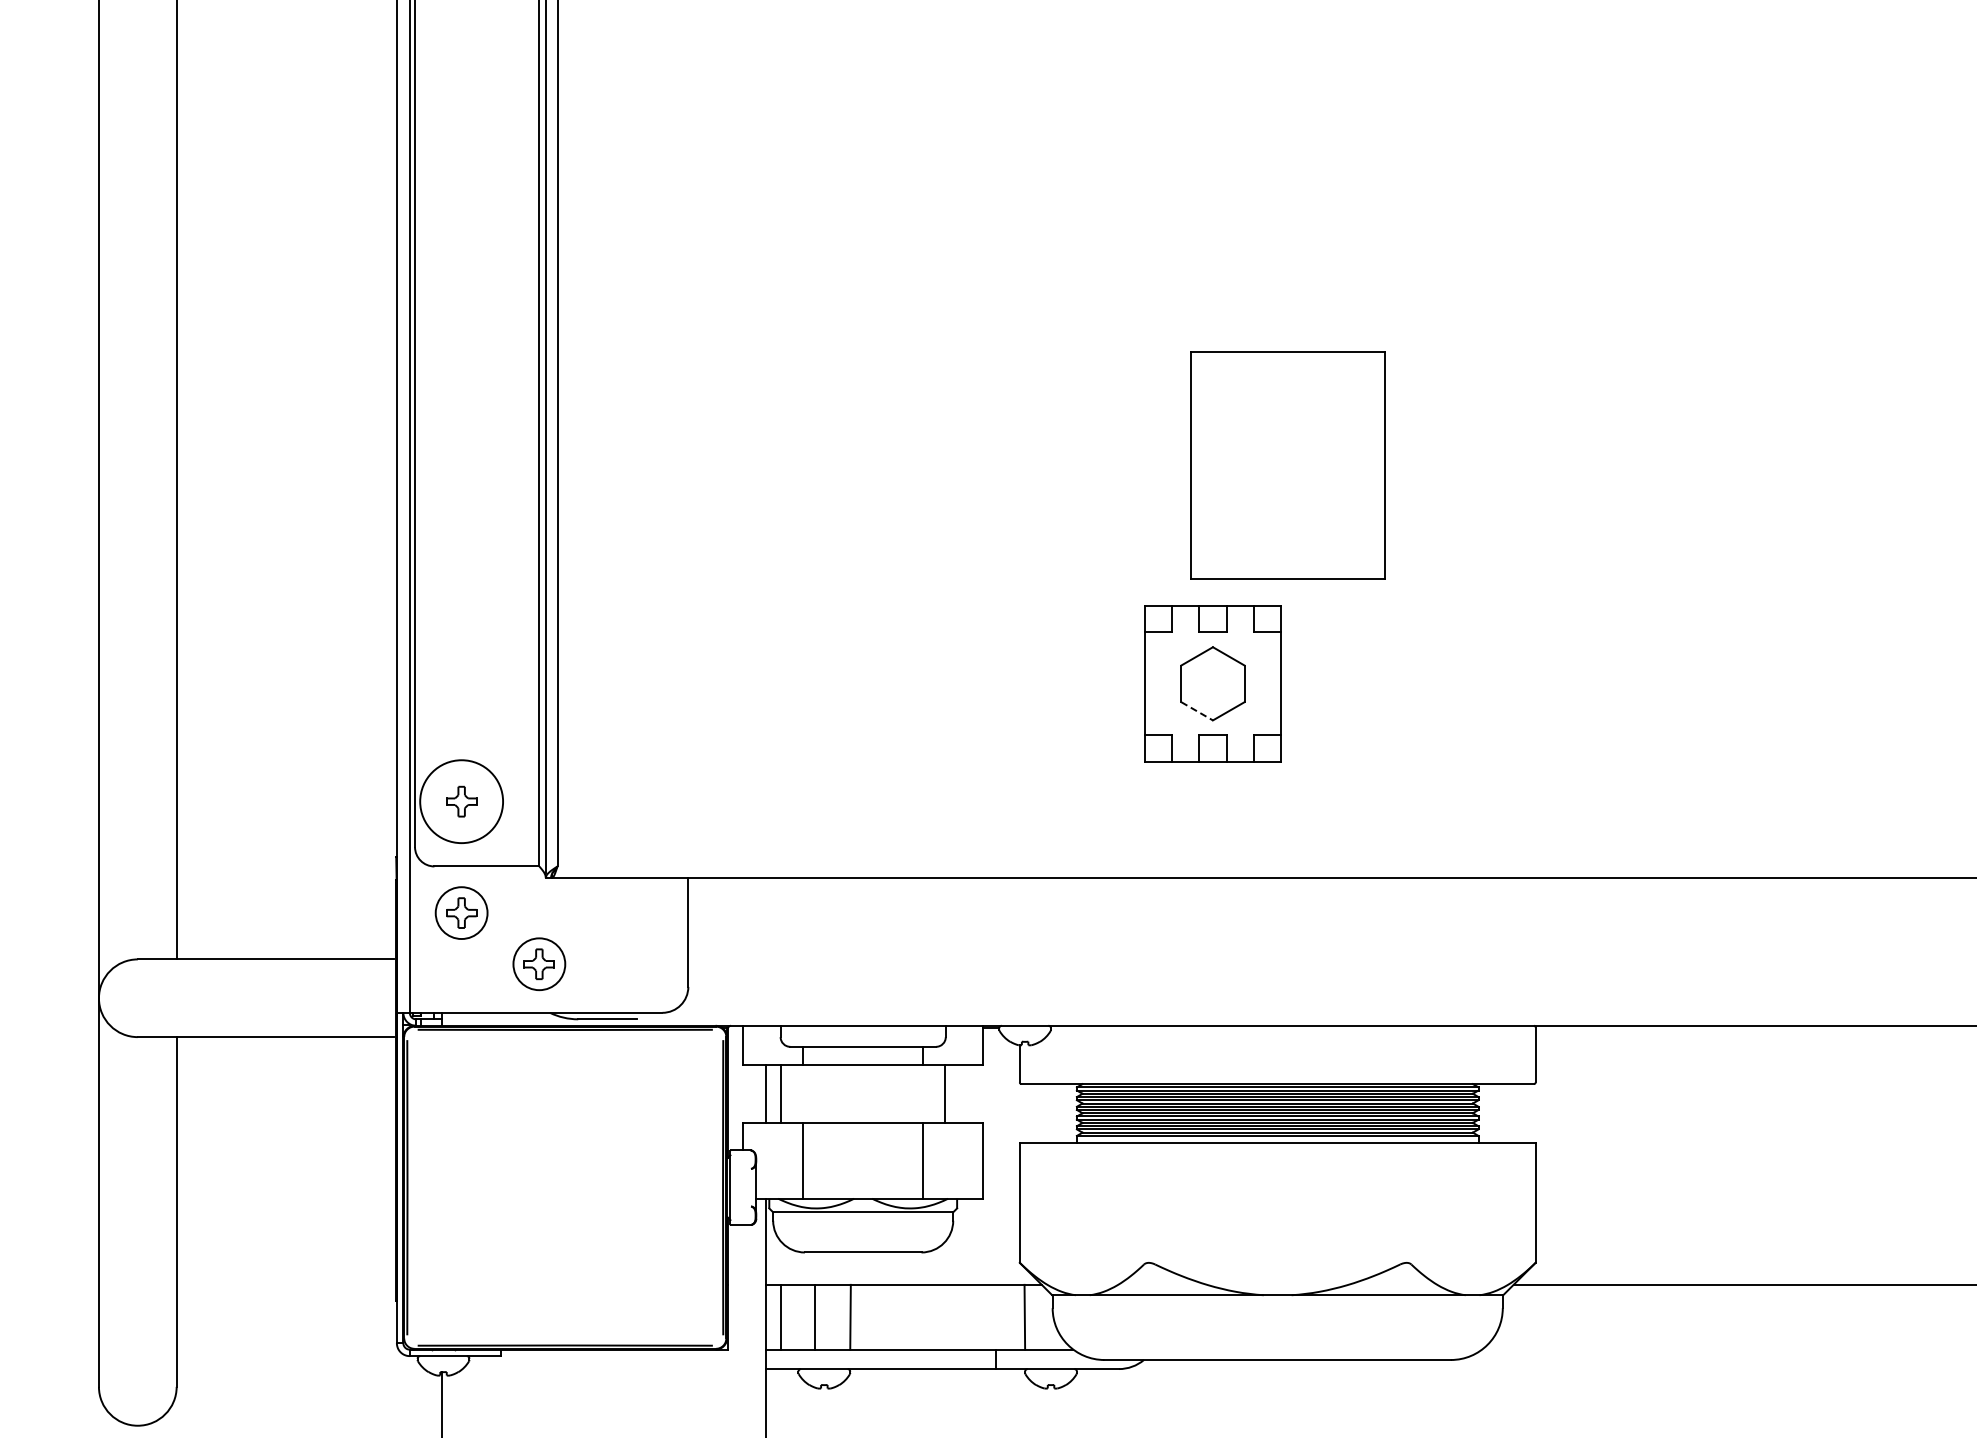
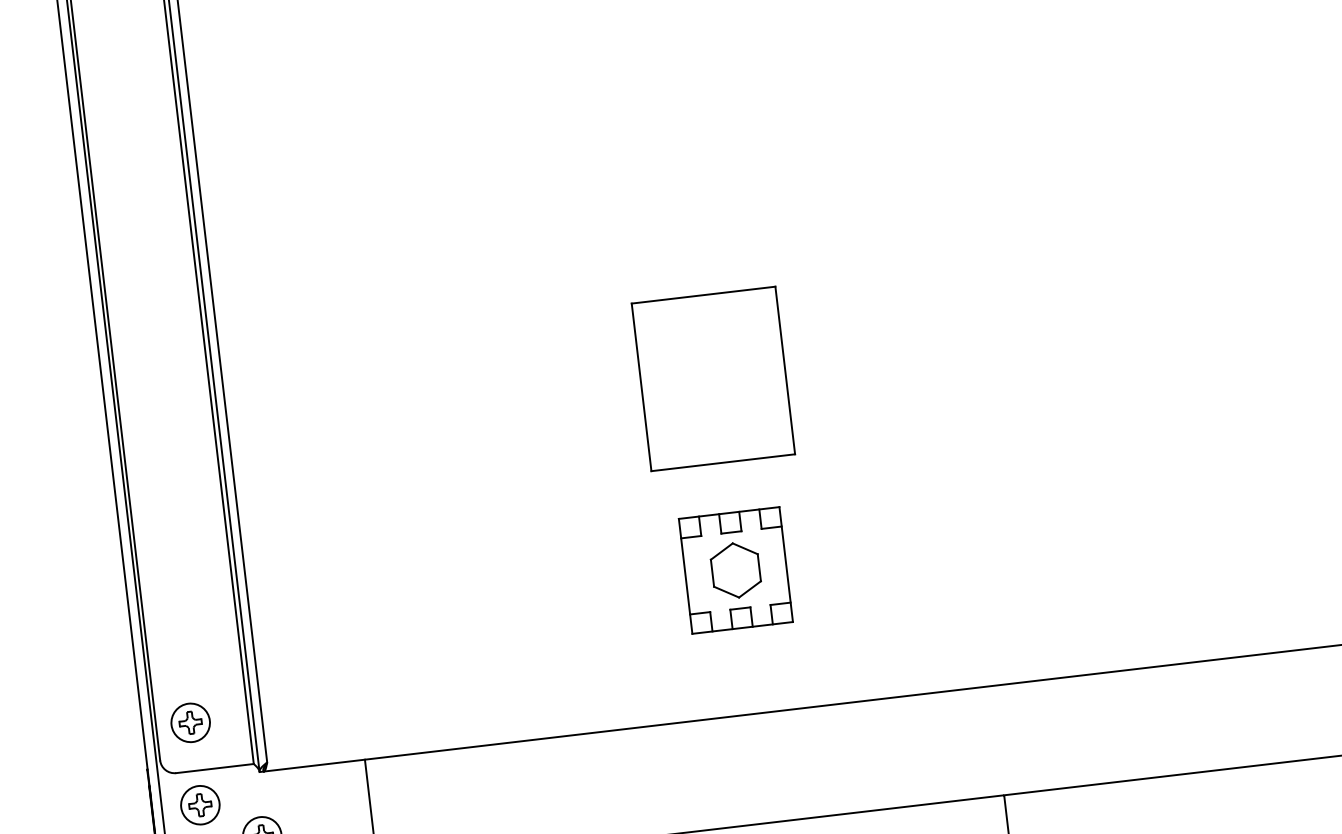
part: (1287, 465) -> (713, 378), moved
line: (1197, 711) -> (726, 592), dashed -> solid
circle: (461, 801) -> (190, 722), size x0.62

